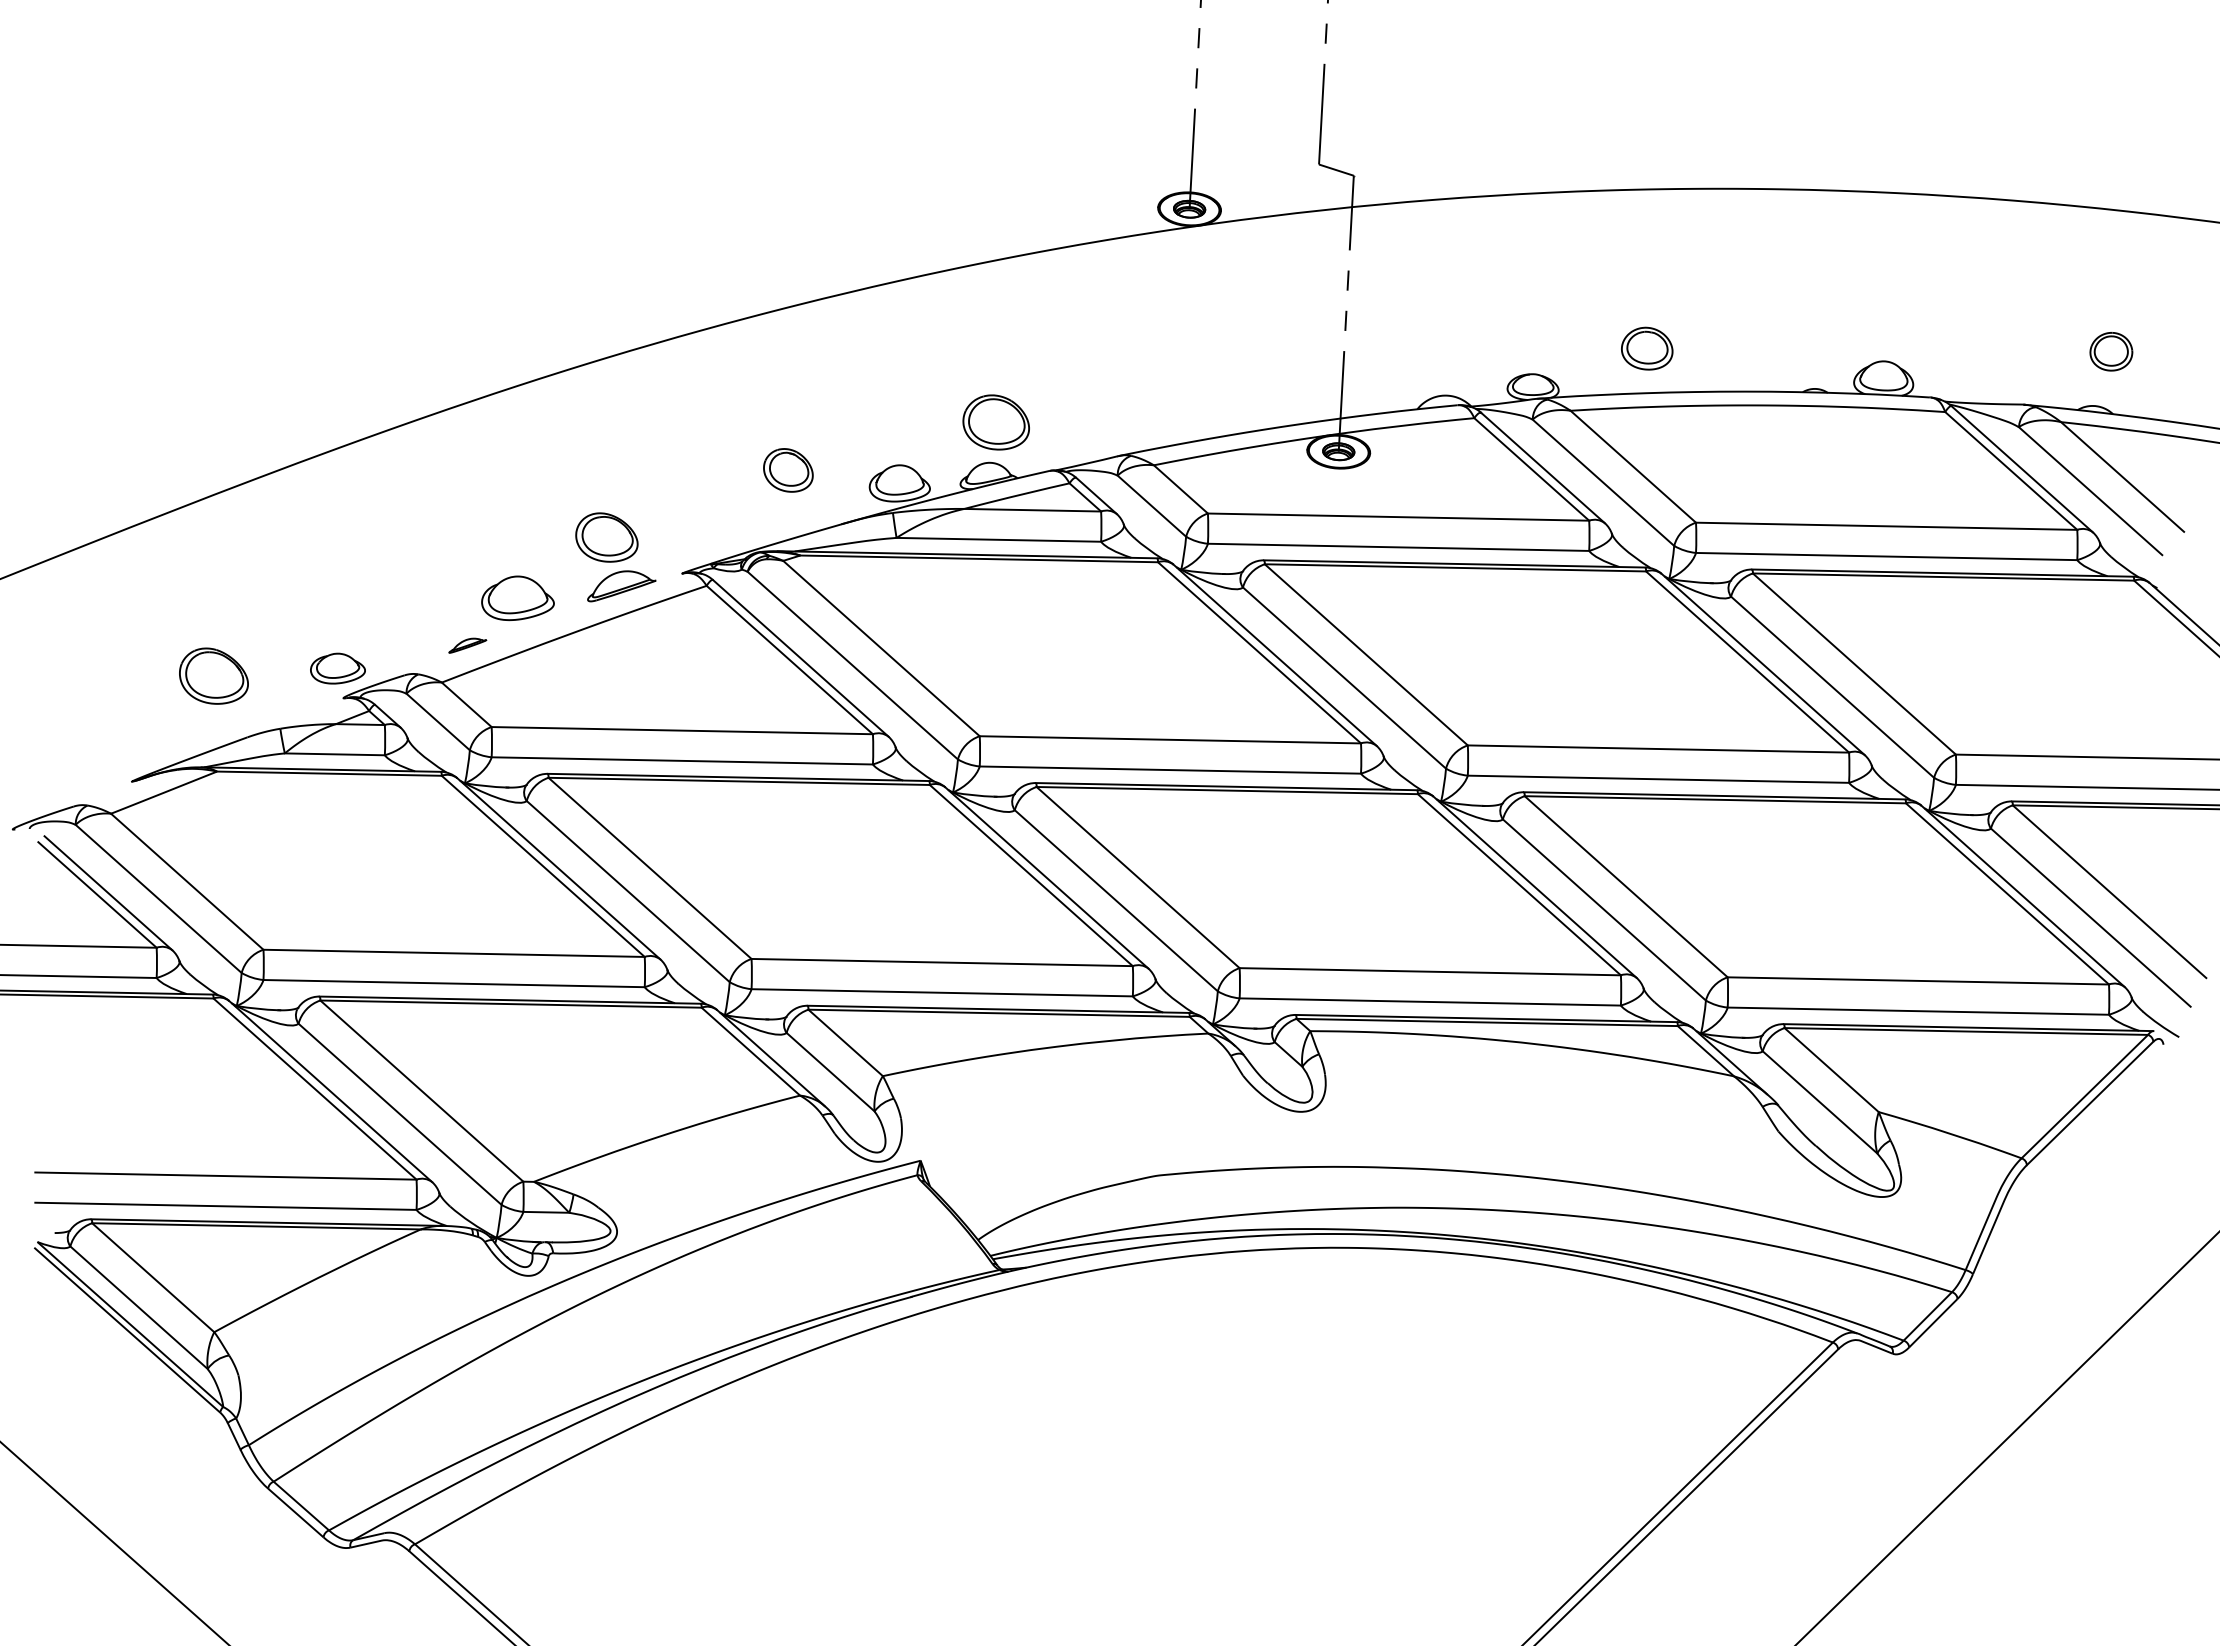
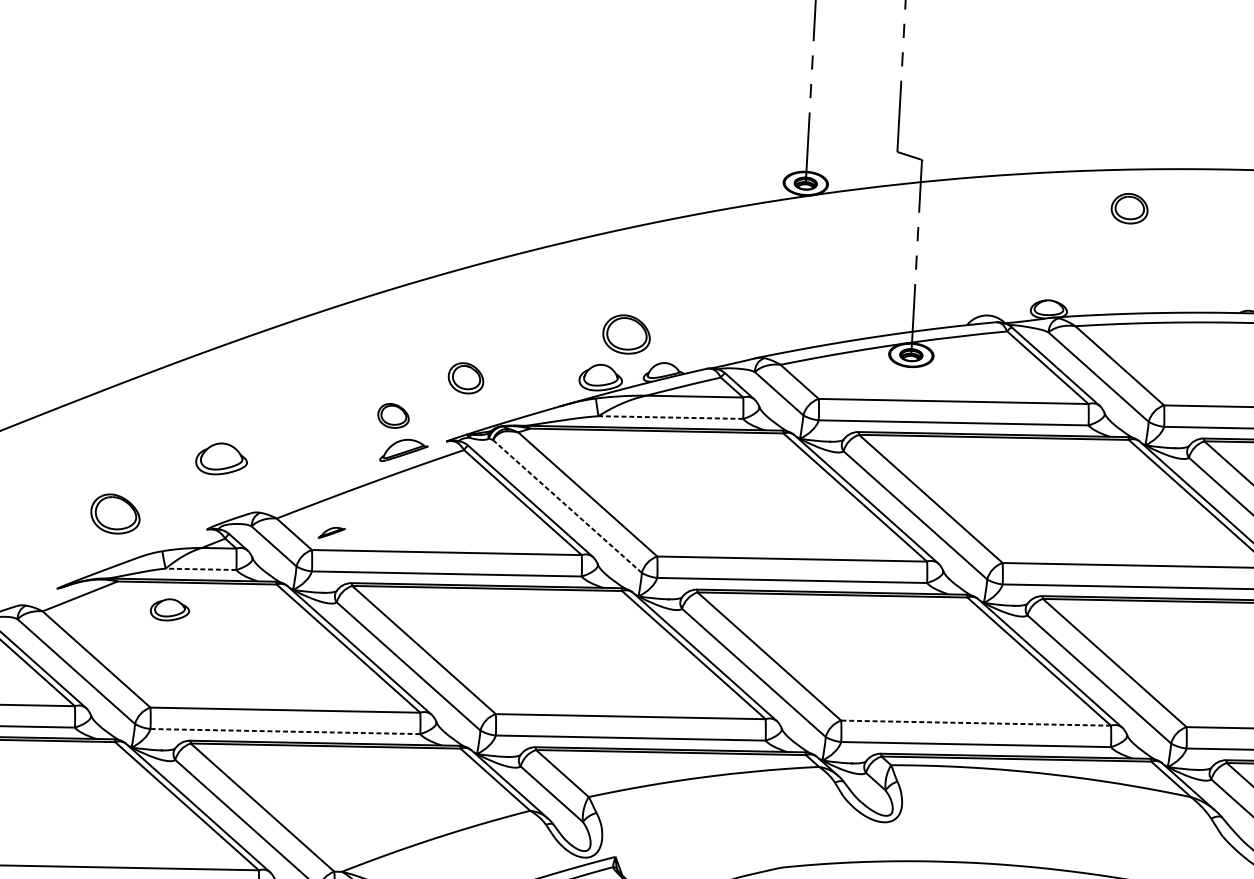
part: (1647, 348) -> (1129, 208), moved
part: (995, 422) -> (626, 334), moved
part: (788, 470) -> (466, 378), moved
part: (606, 537) -> (393, 415), size x0.7
line: (998, 539) -> (670, 417), solid -> dashed
part: (517, 598) -> (221, 459), moved
part: (467, 645) -> (331, 532), moved
line: (852, 665) -> (567, 506), solid -> dashed
part: (337, 668) -> (169, 609), moved
line: (334, 754) -> (200, 569), solid -> dashed
line: (1430, 971) -> (976, 722), solid -> dashed
line: (454, 983) -> (285, 731), solid -> dashed

